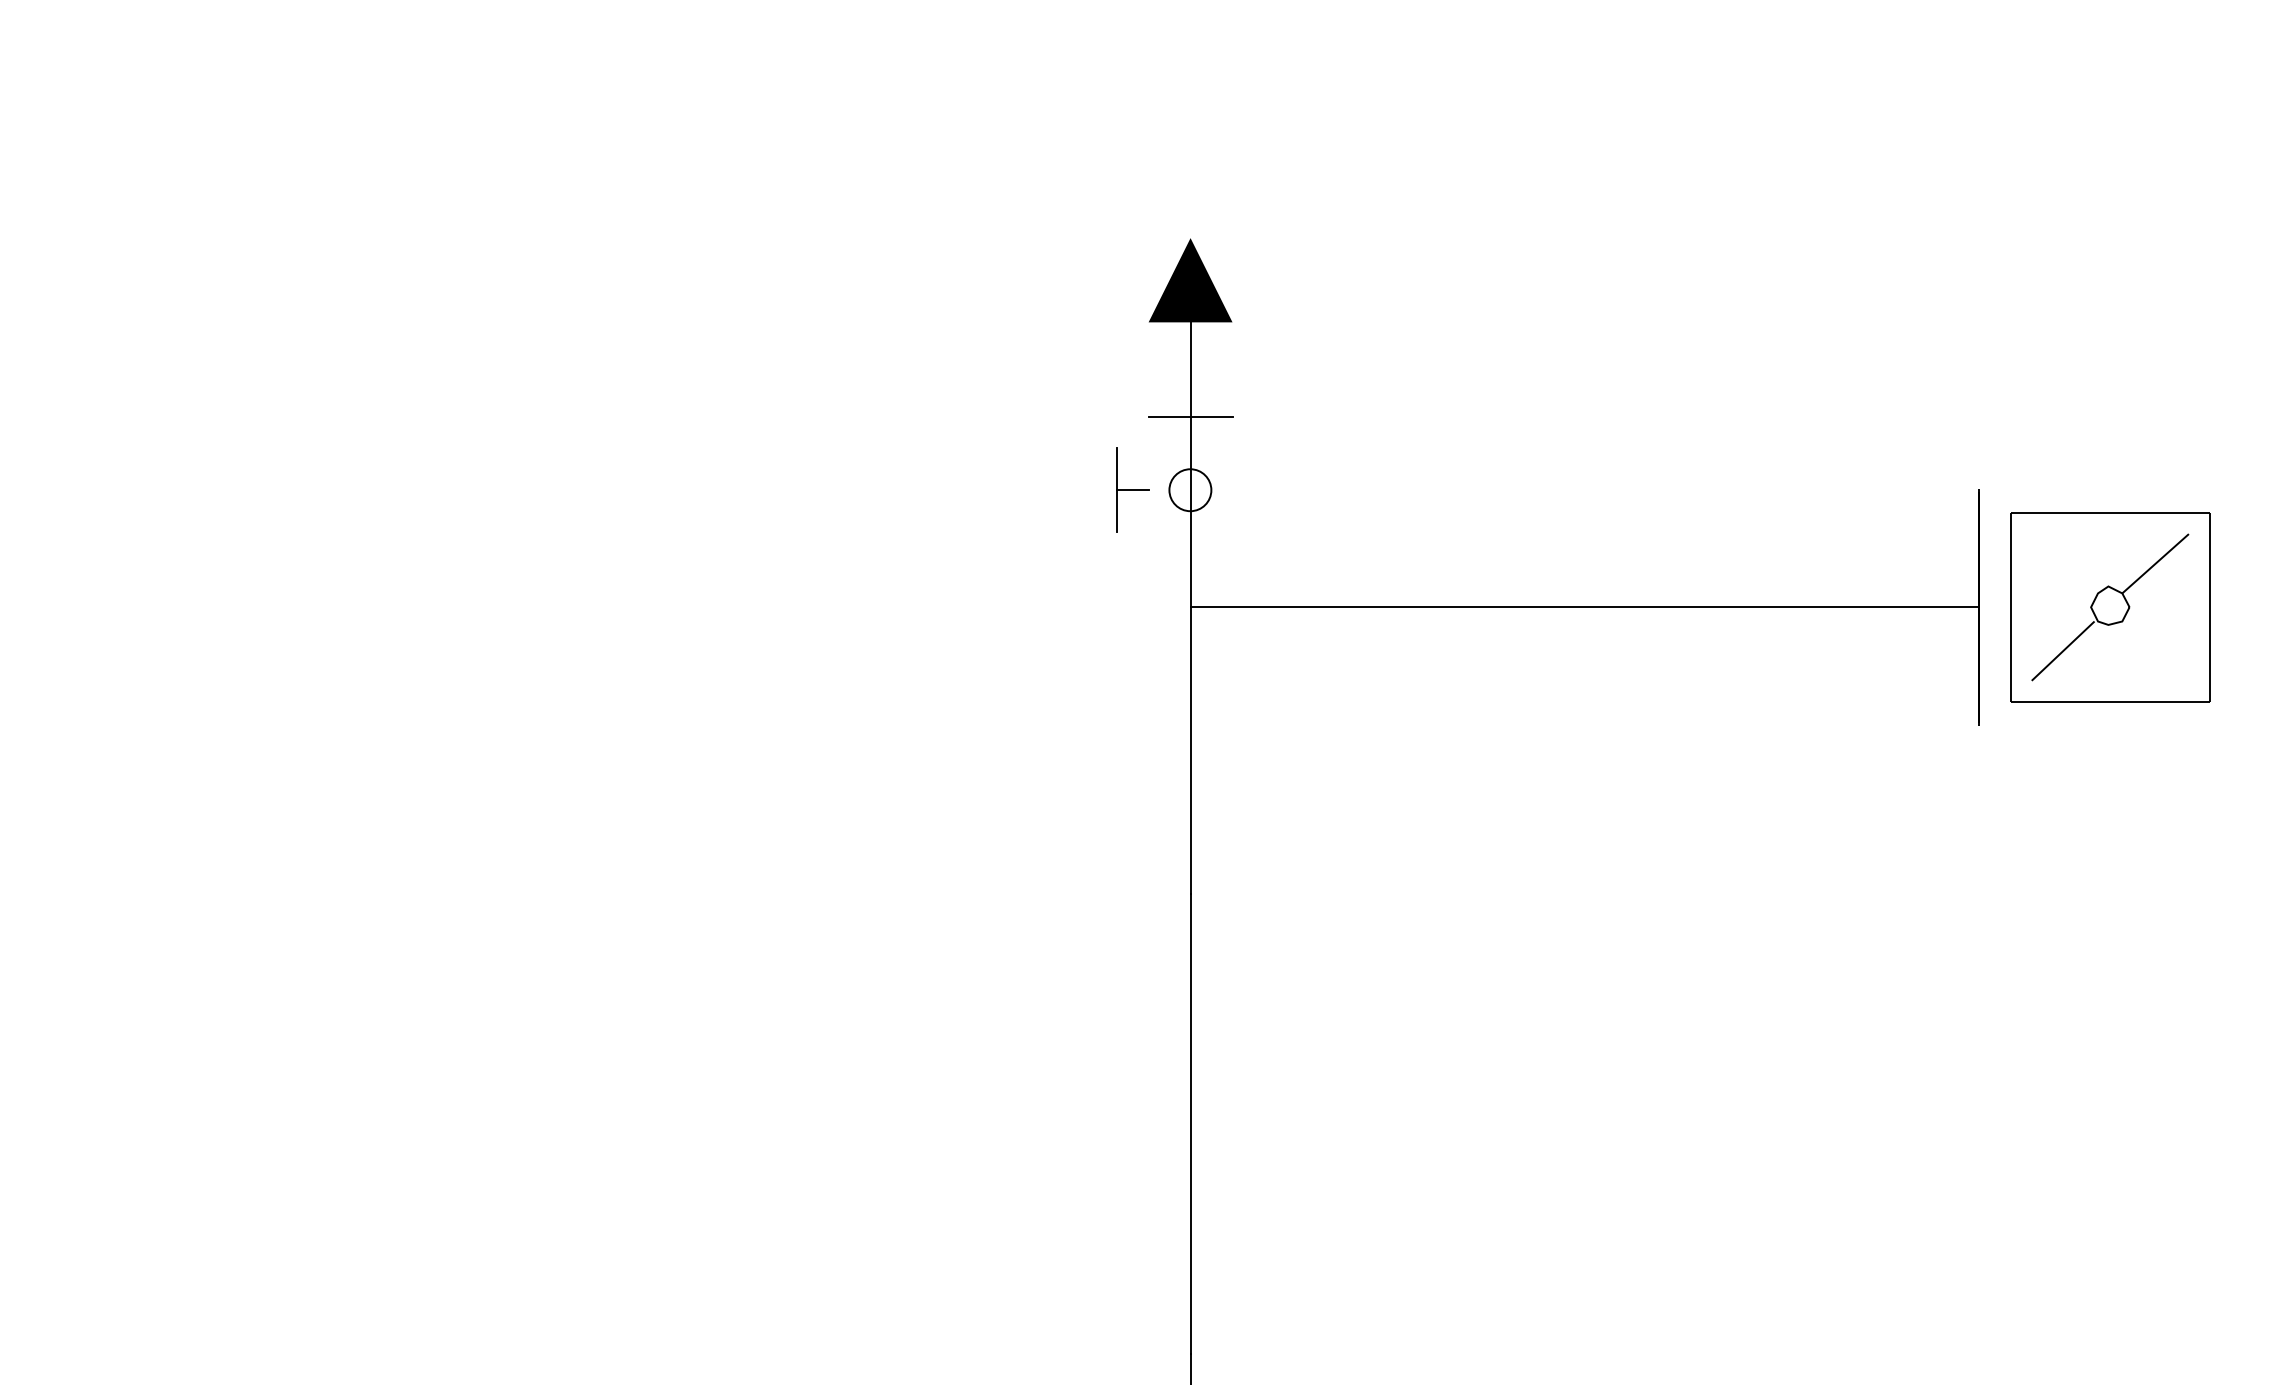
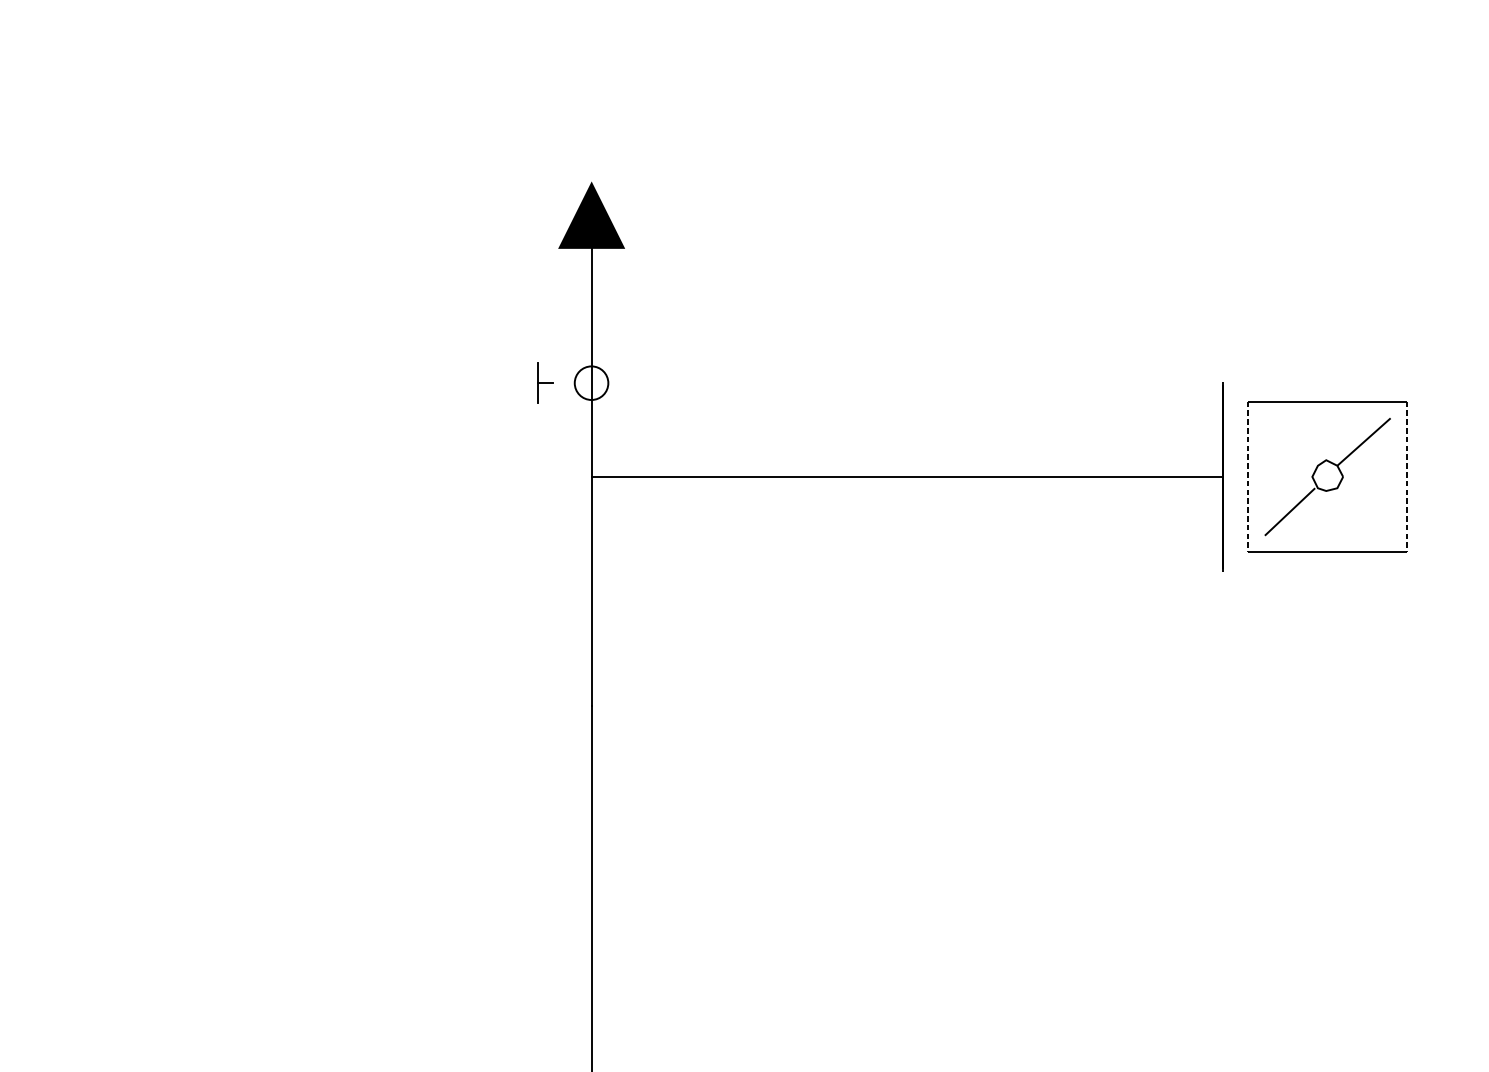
line: (1190, 416) -> (591, 324), removed
part: (1132, 489) -> (545, 382), size x0.6
line: (2010, 607) -> (1247, 477), solid -> dashed
line: (2209, 607) -> (1407, 477), solid -> dashed

